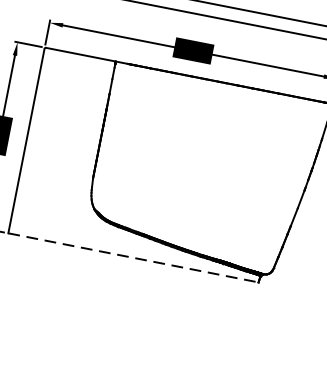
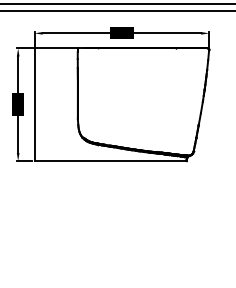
line: (133, 258) -> (110, 161), dashed -> solid

